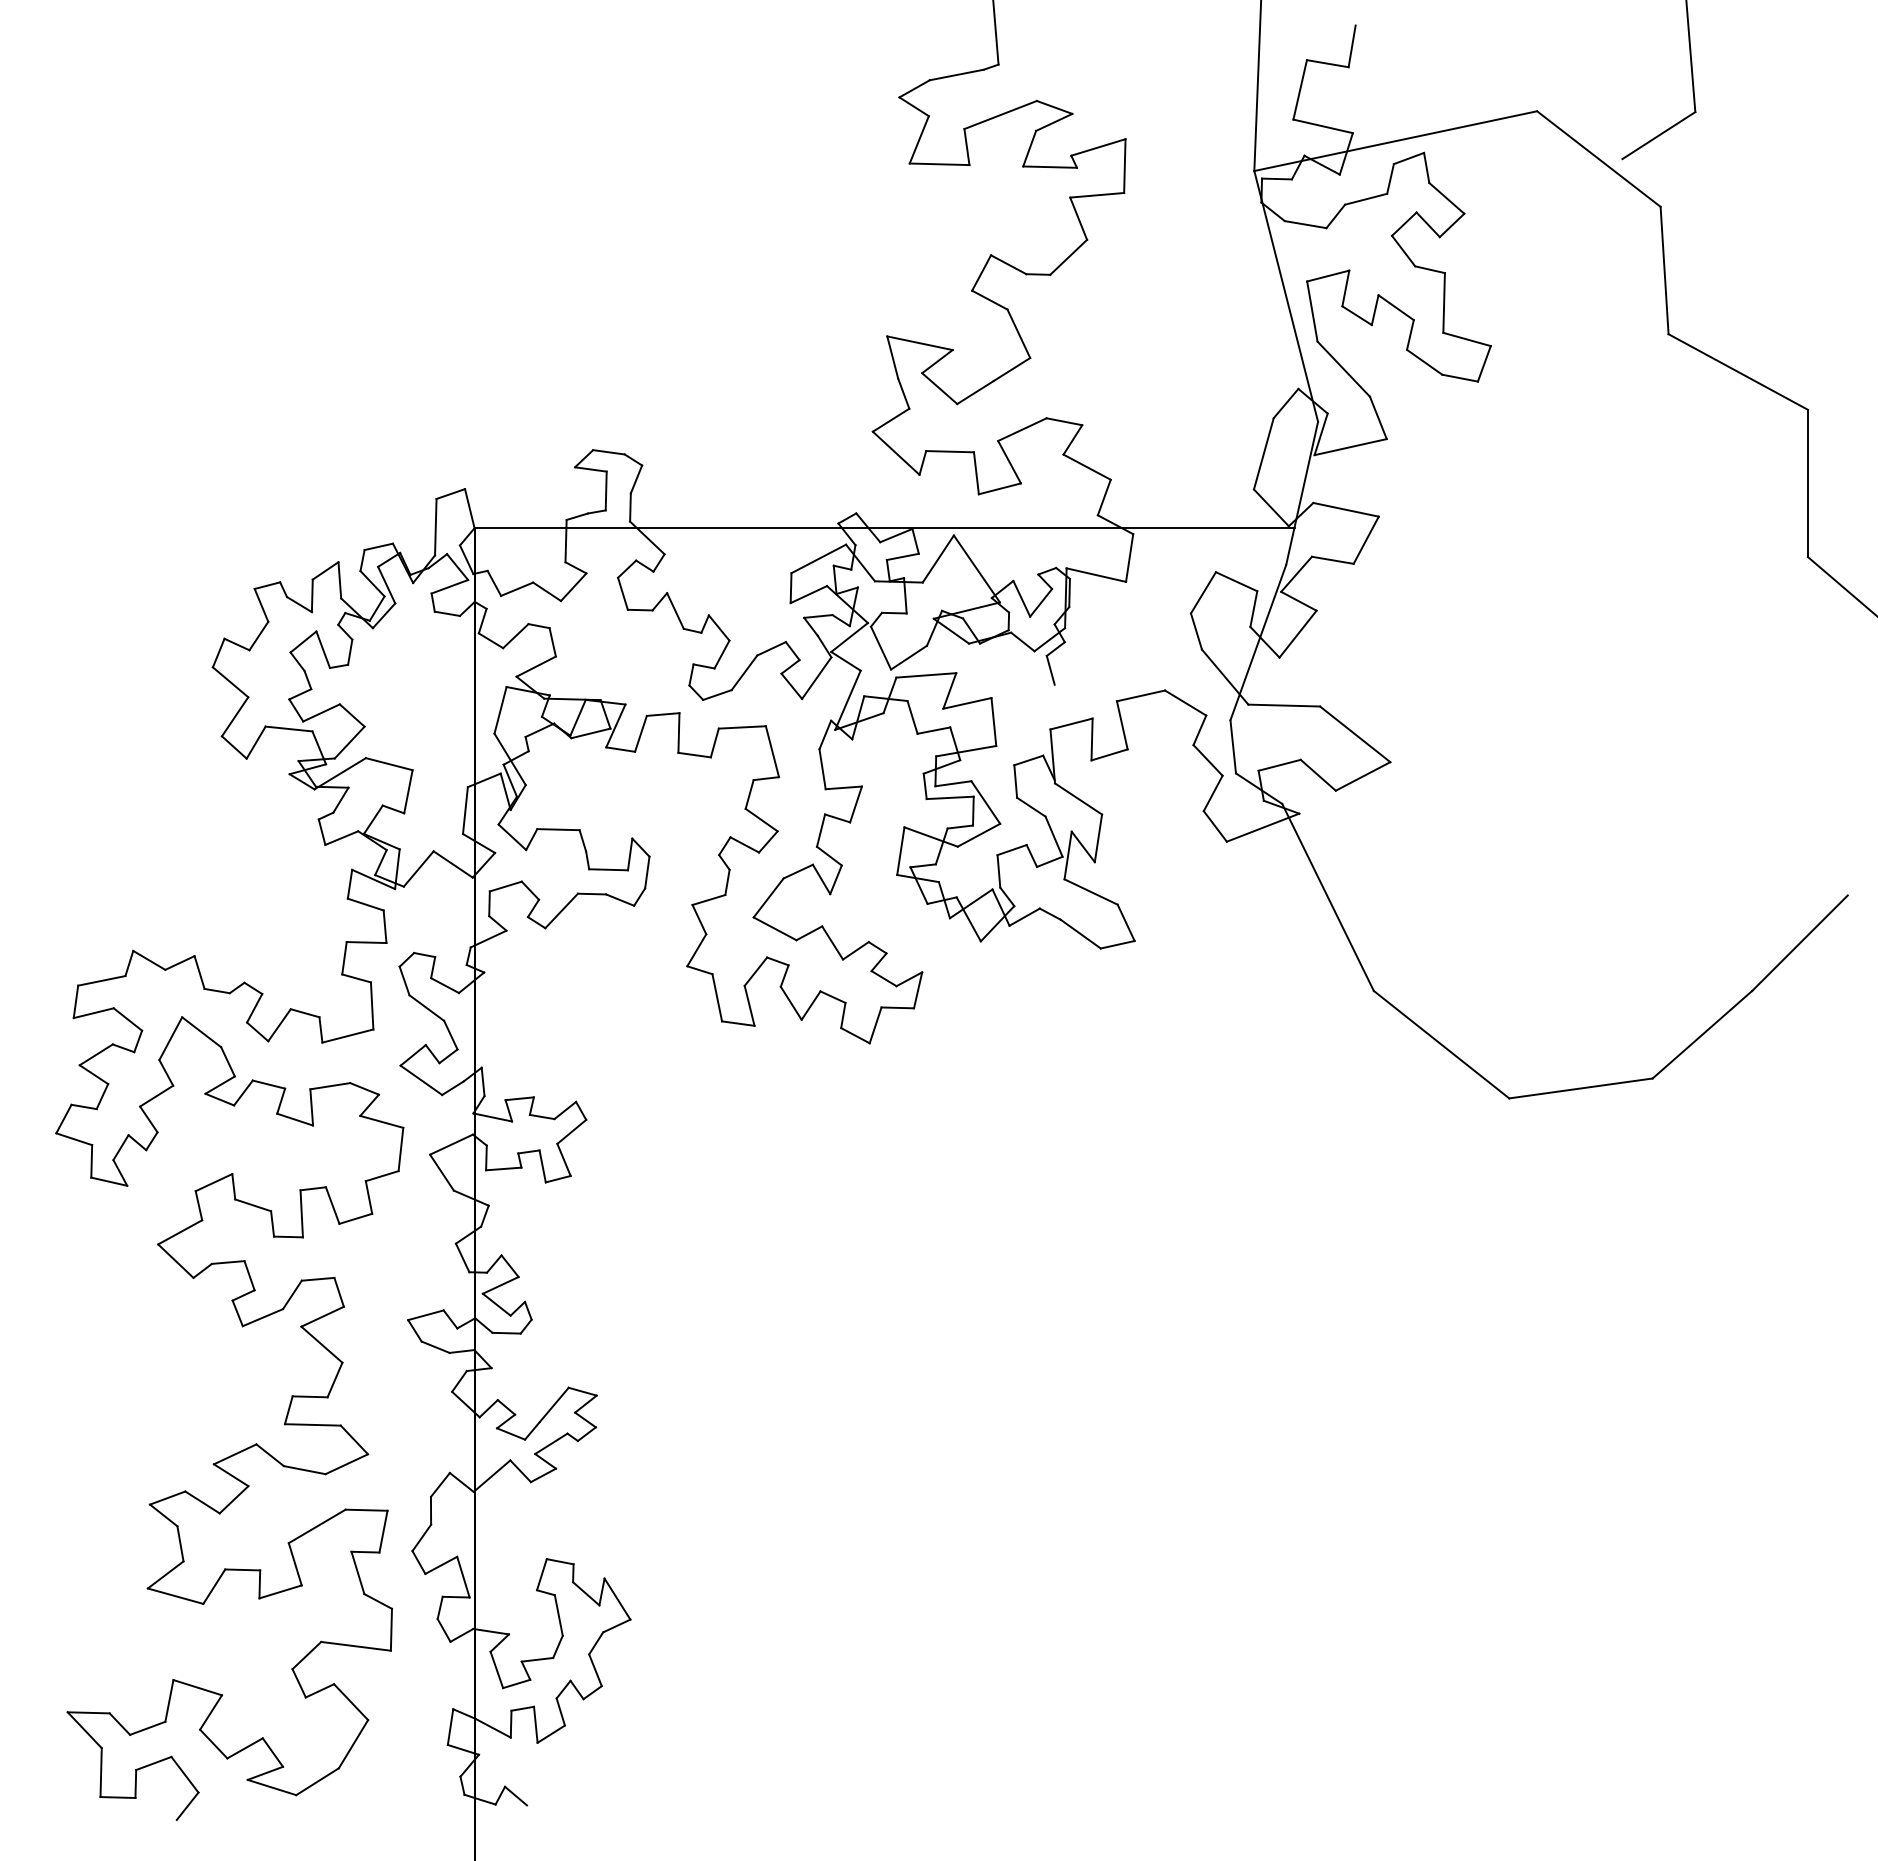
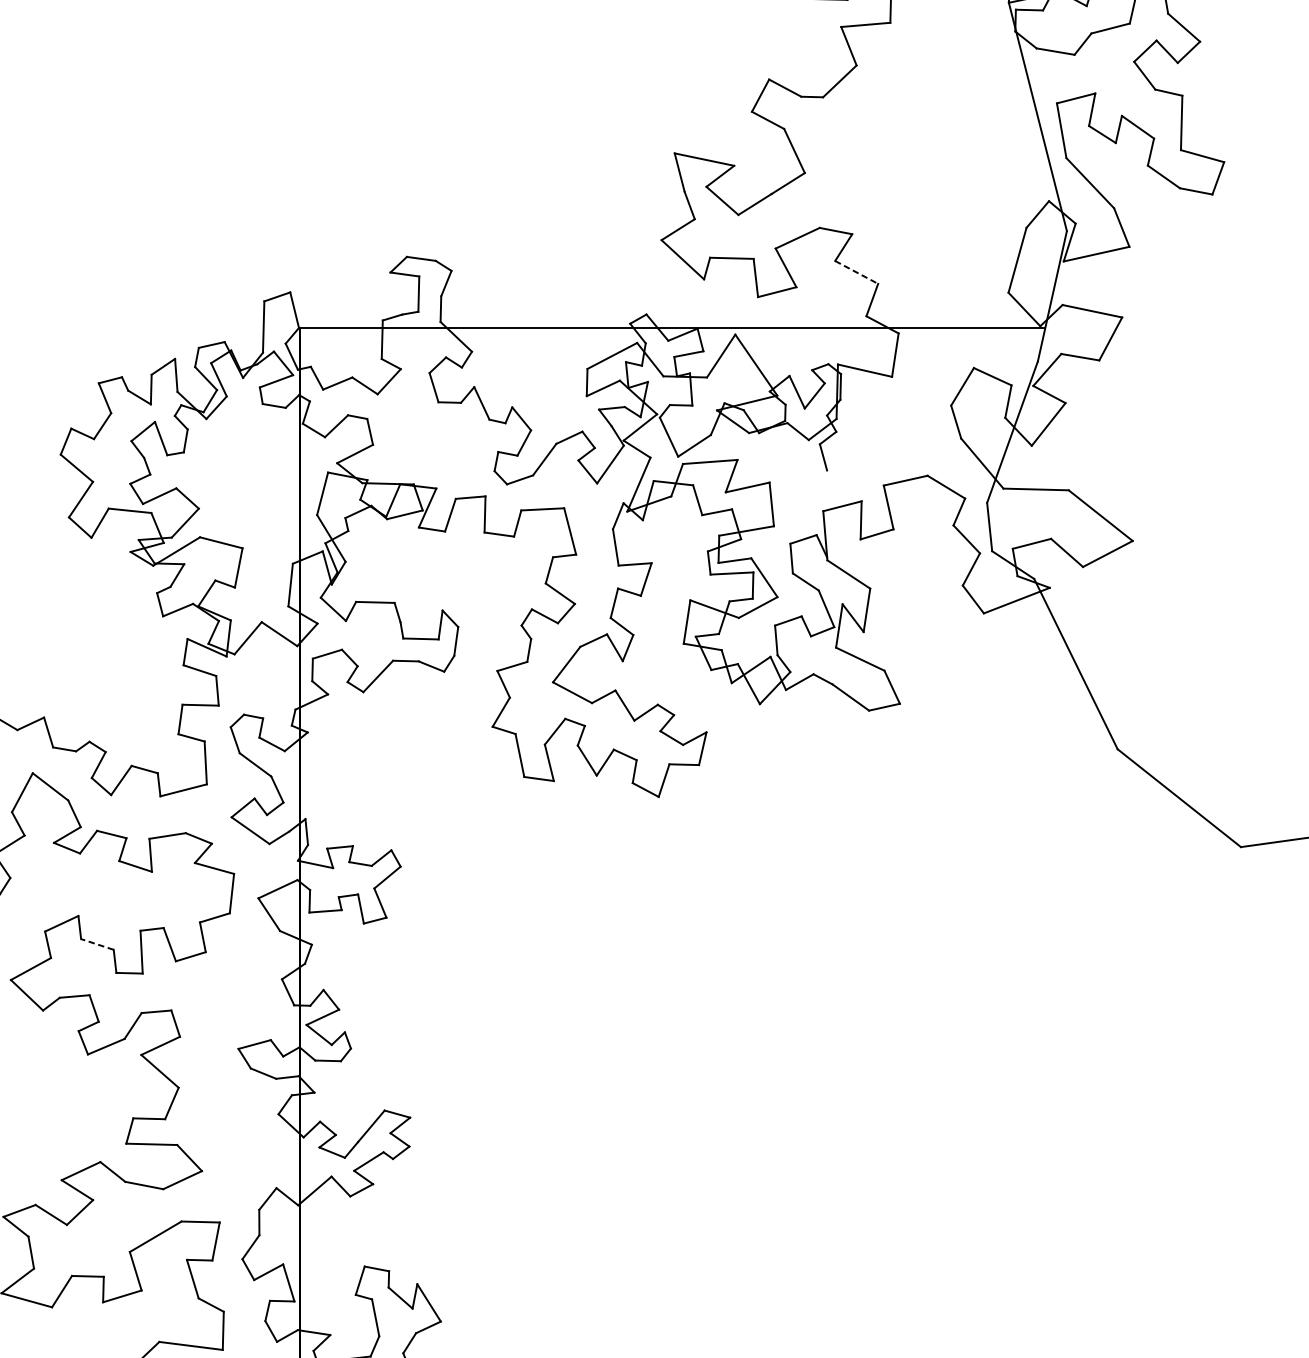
line: (1087, 467) -> (856, 272), solid -> dashed
line: (253, 1205) -> (97, 944), solid -> dashed

